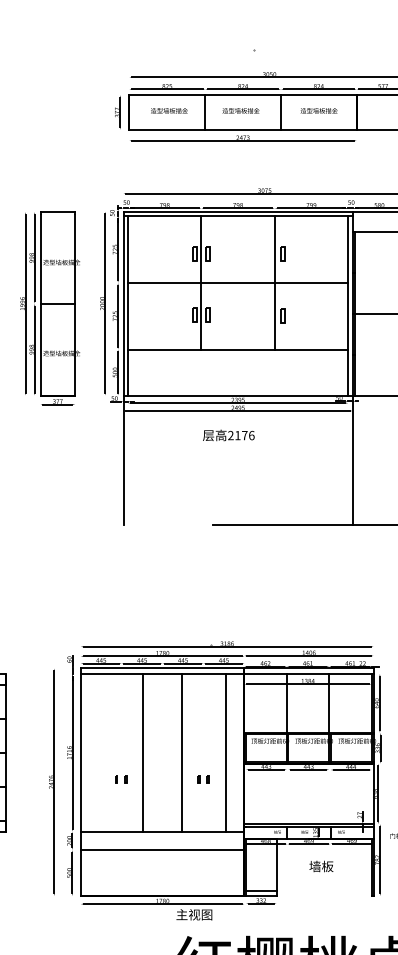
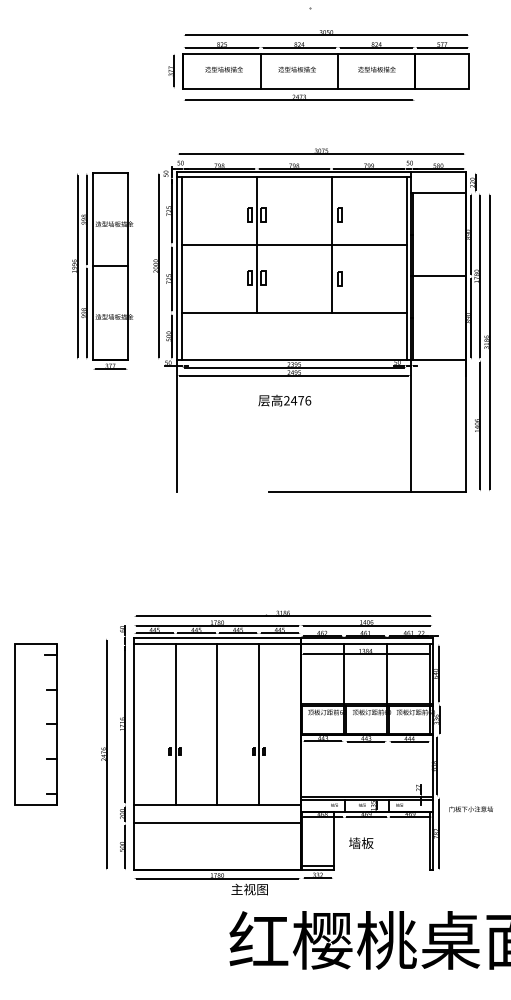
text: (237, 435) -> (293, 400), 2176 -> 2476
line: (143, 752) -> (175, 723), moved
line: (182, 752) -> (217, 723), moved
line: (226, 752) -> (259, 723), moved
text: (321, 865) -> (361, 842), moved

